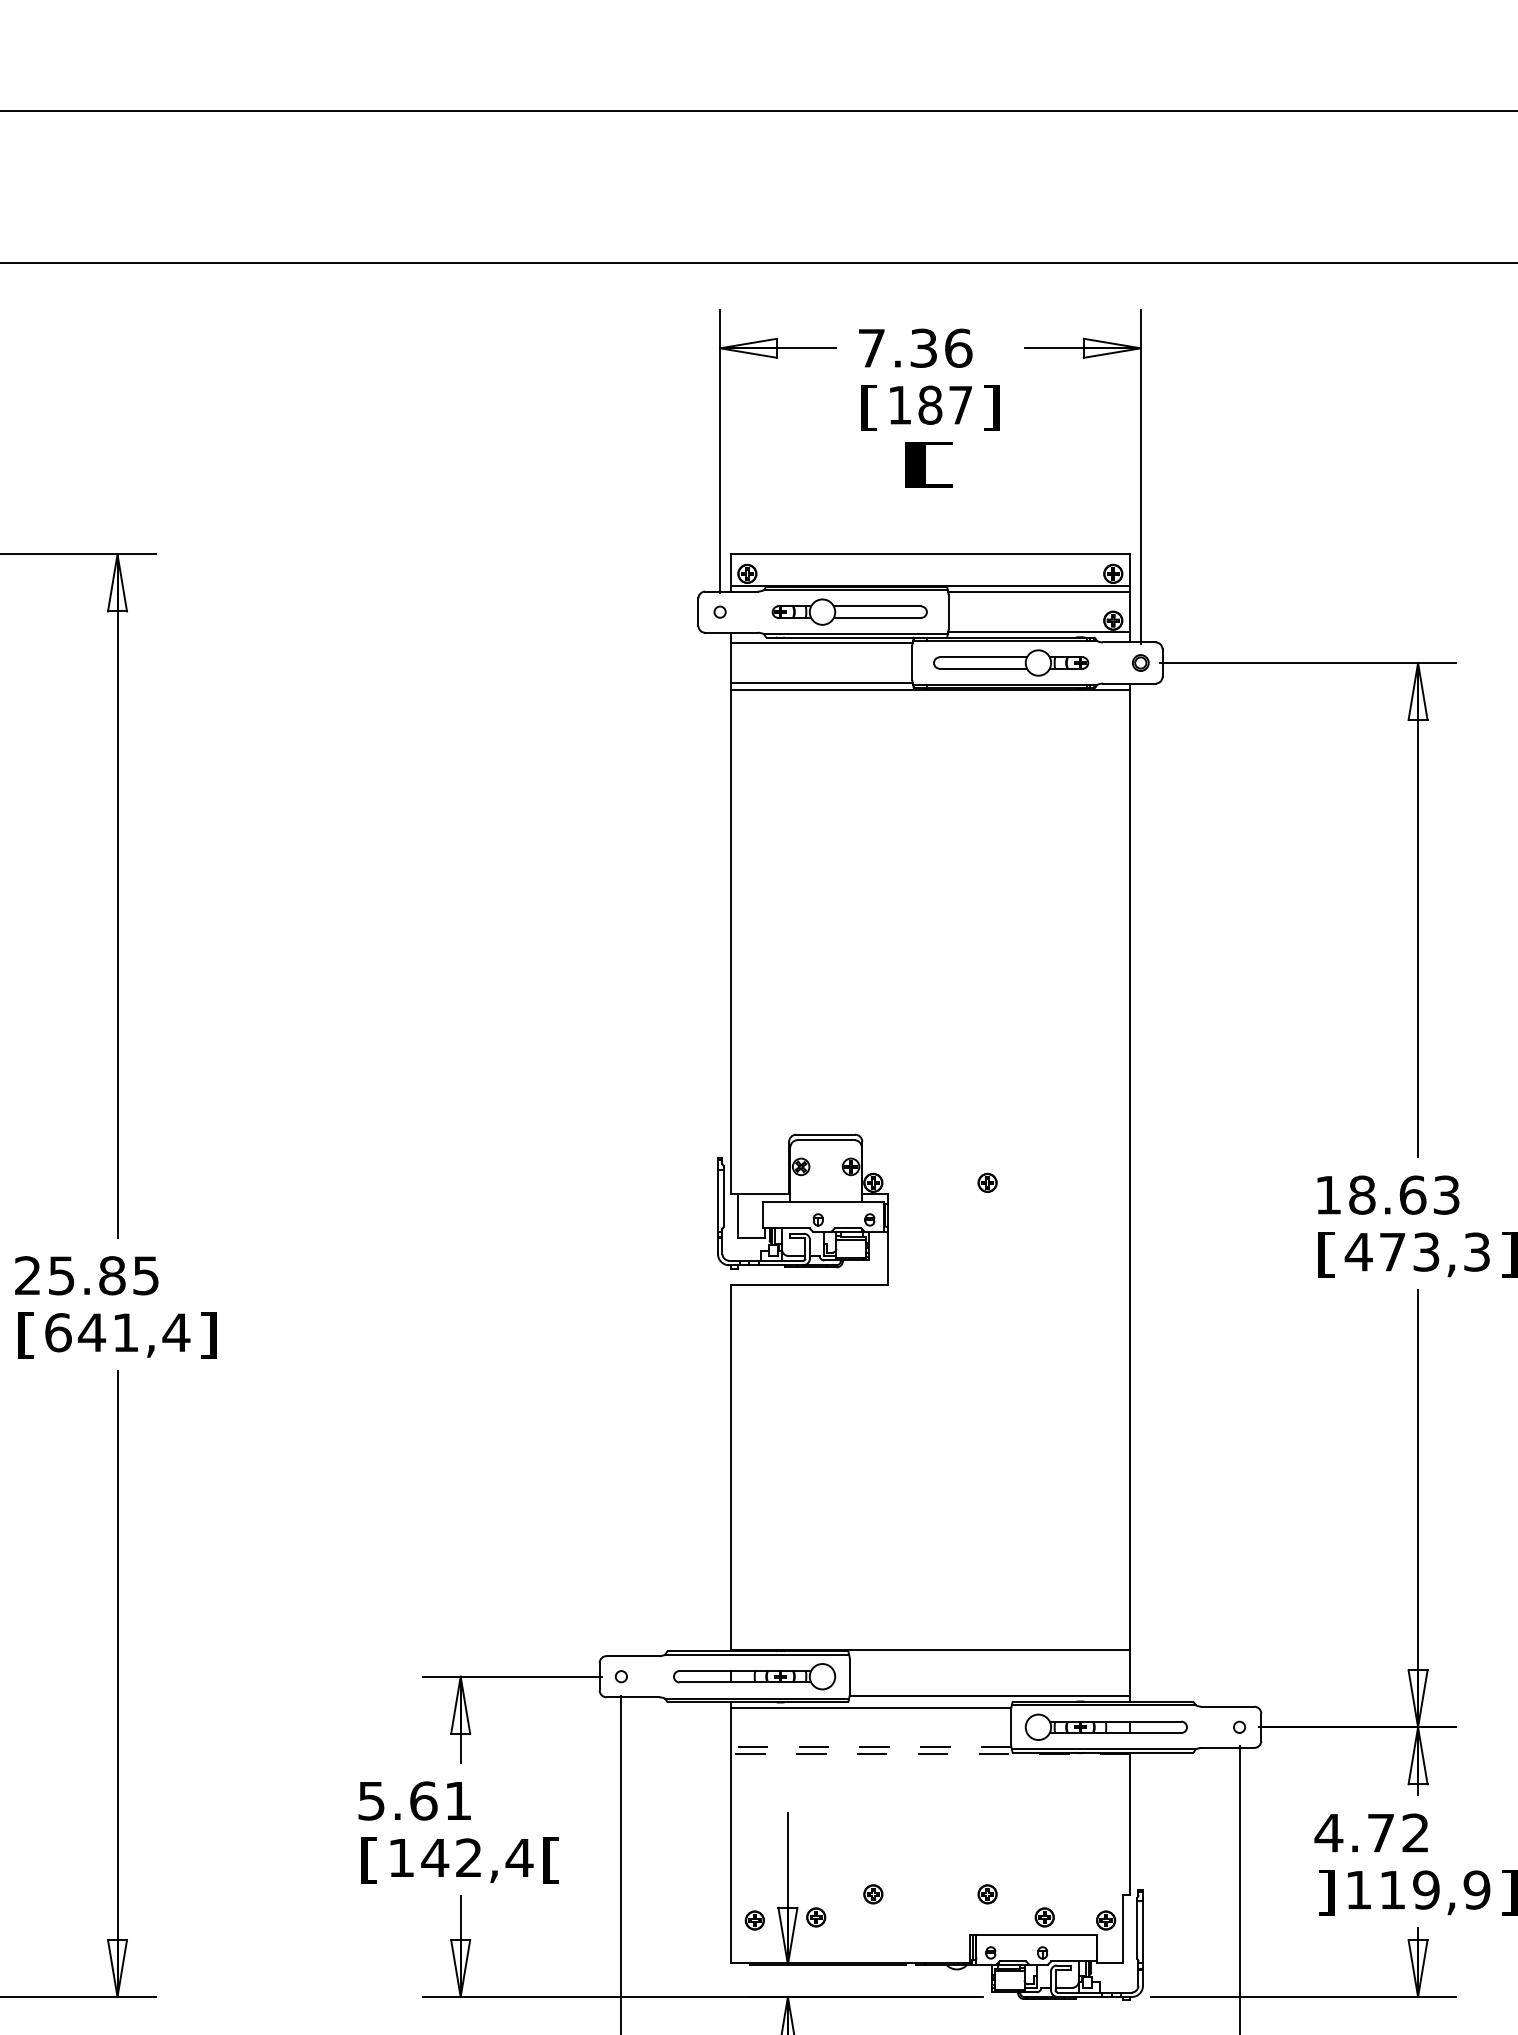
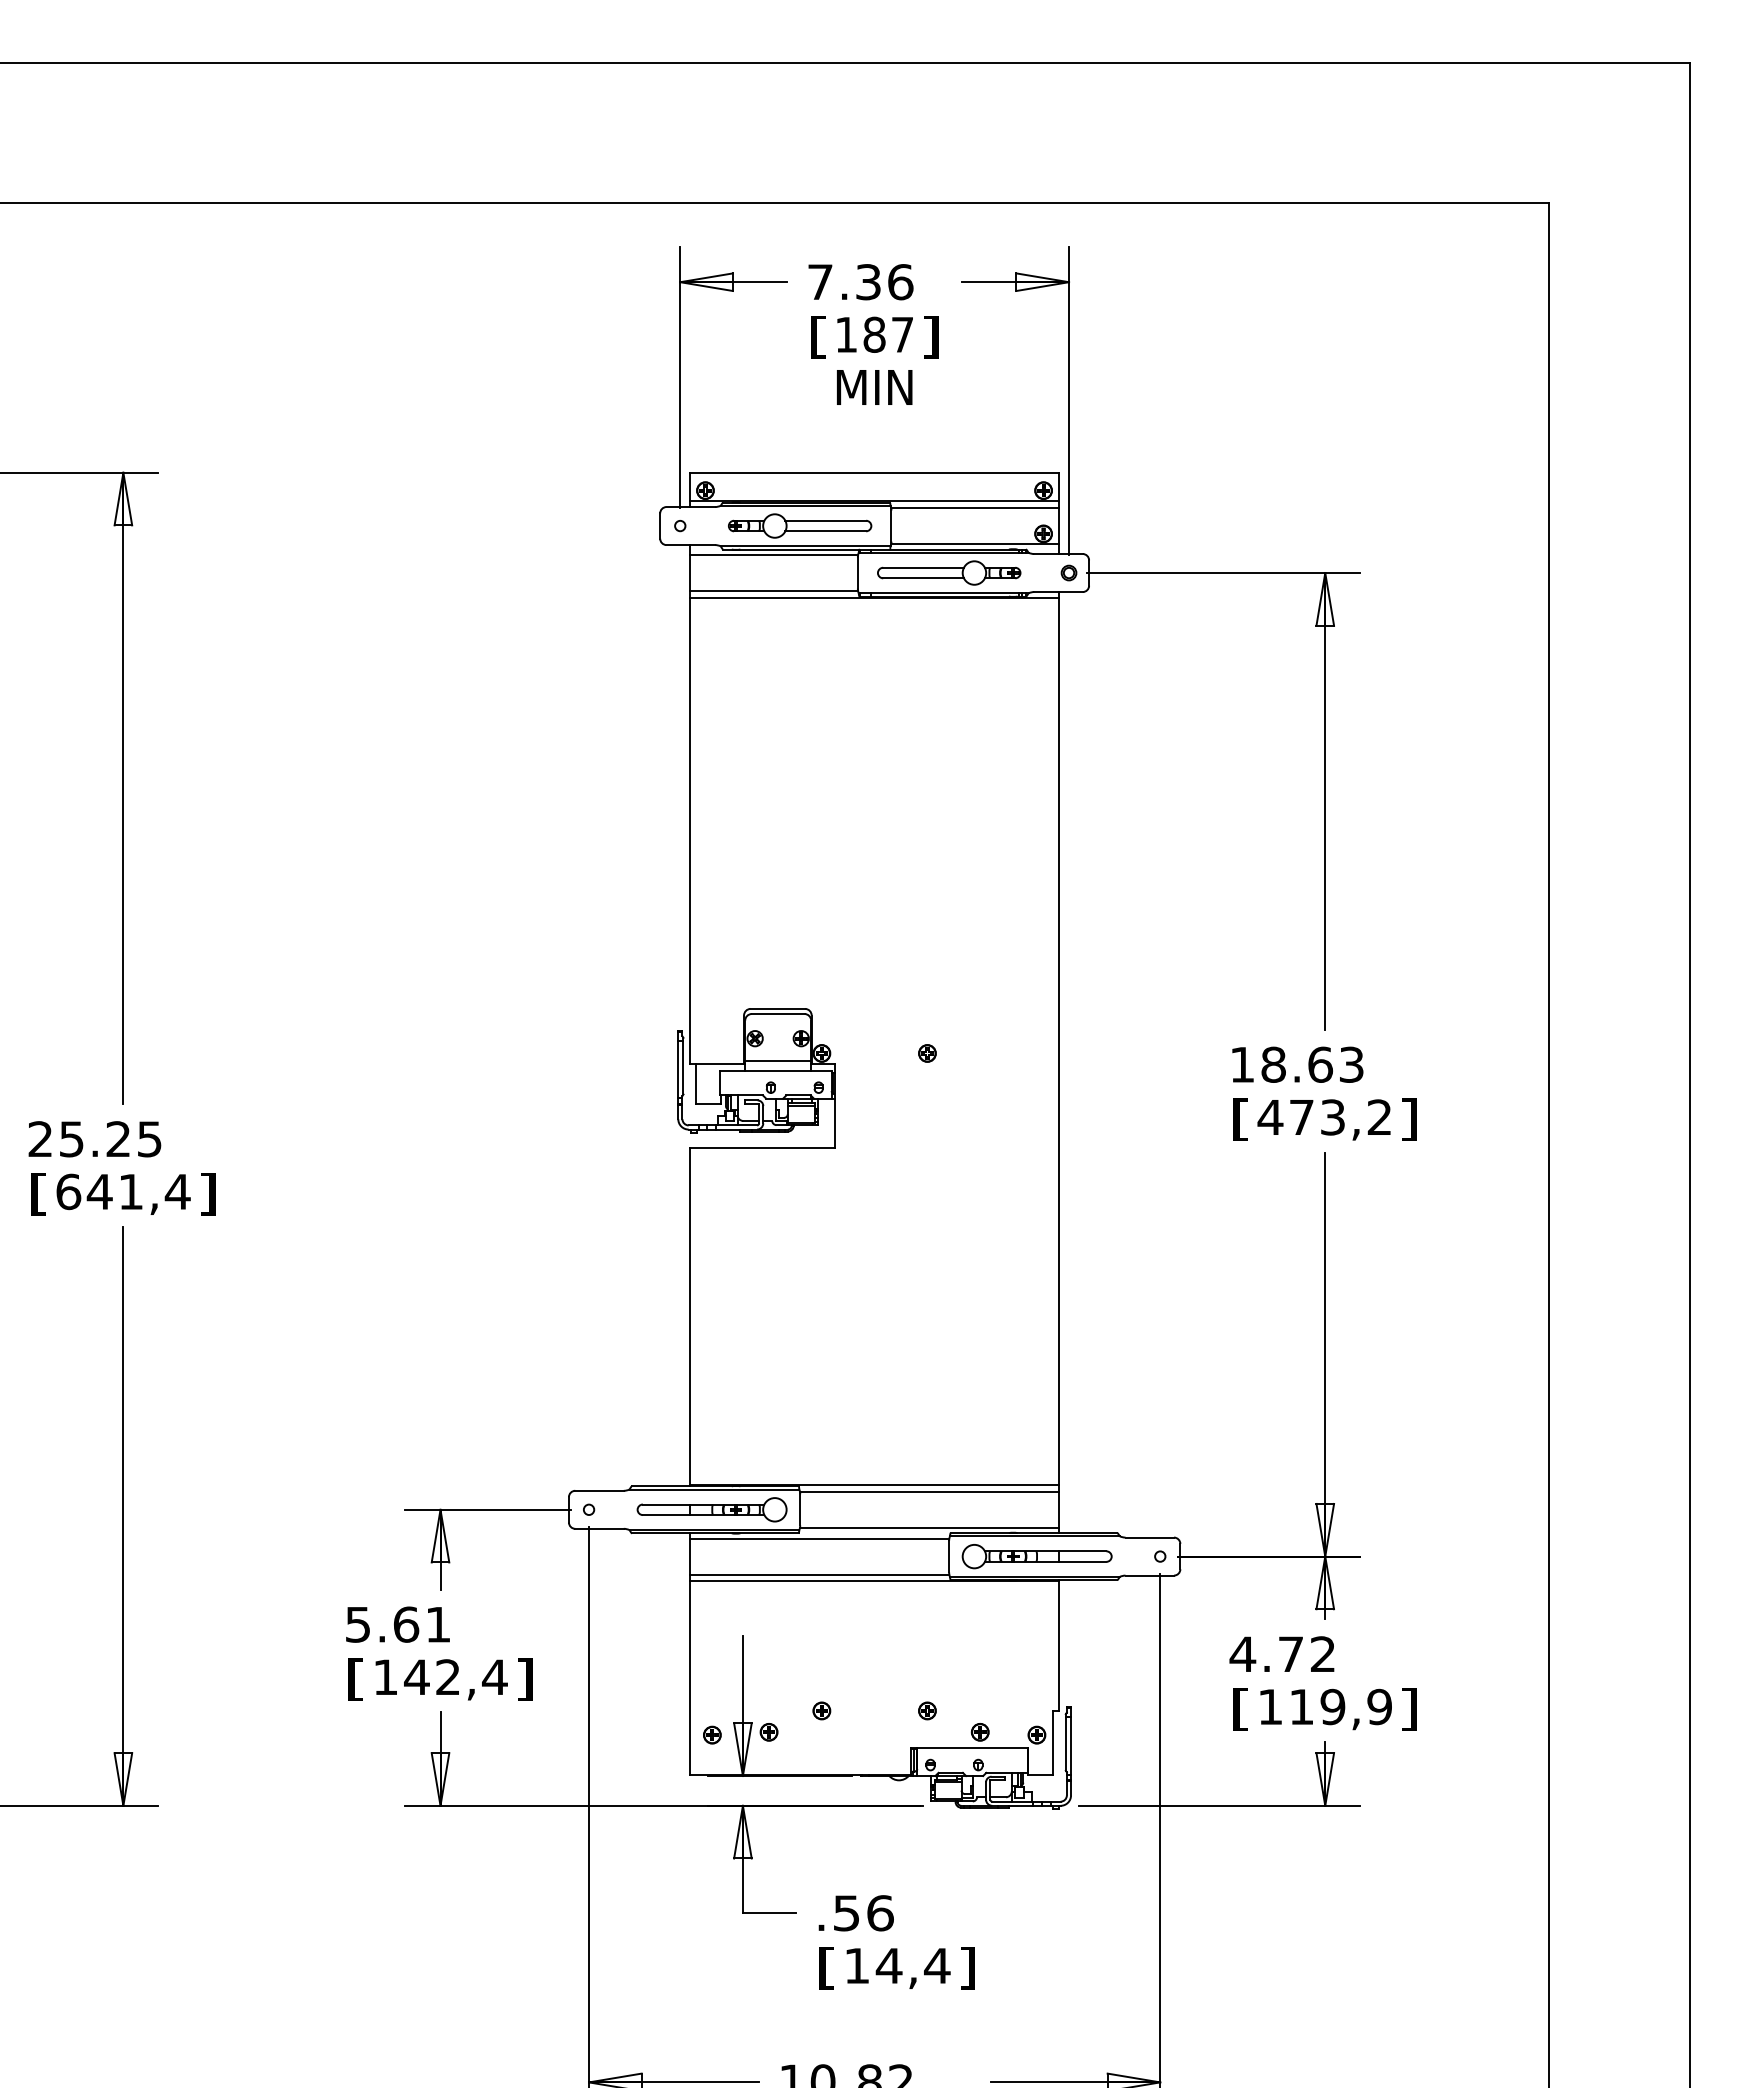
text: (930, 464) -> (874, 389), [ -> MIN
line: (826, 1190) -> (778, 1060), added
text: (1476, 1252) -> (1379, 1117), 473,3 -> 473,2
text: (112, 1275) -> (118, 1139), 25.85 -> 25.25
line: (989, 1656) -> (929, 1491), added
line: (870, 1747) -> (819, 1575), dashed -> solid
line: (930, 1754) -> (874, 1581), dashed -> solid
text: (551, 1860) -> (524, 1679), [ -> ]
text: (1326, 1892) -> (1240, 1709), ] -> [

